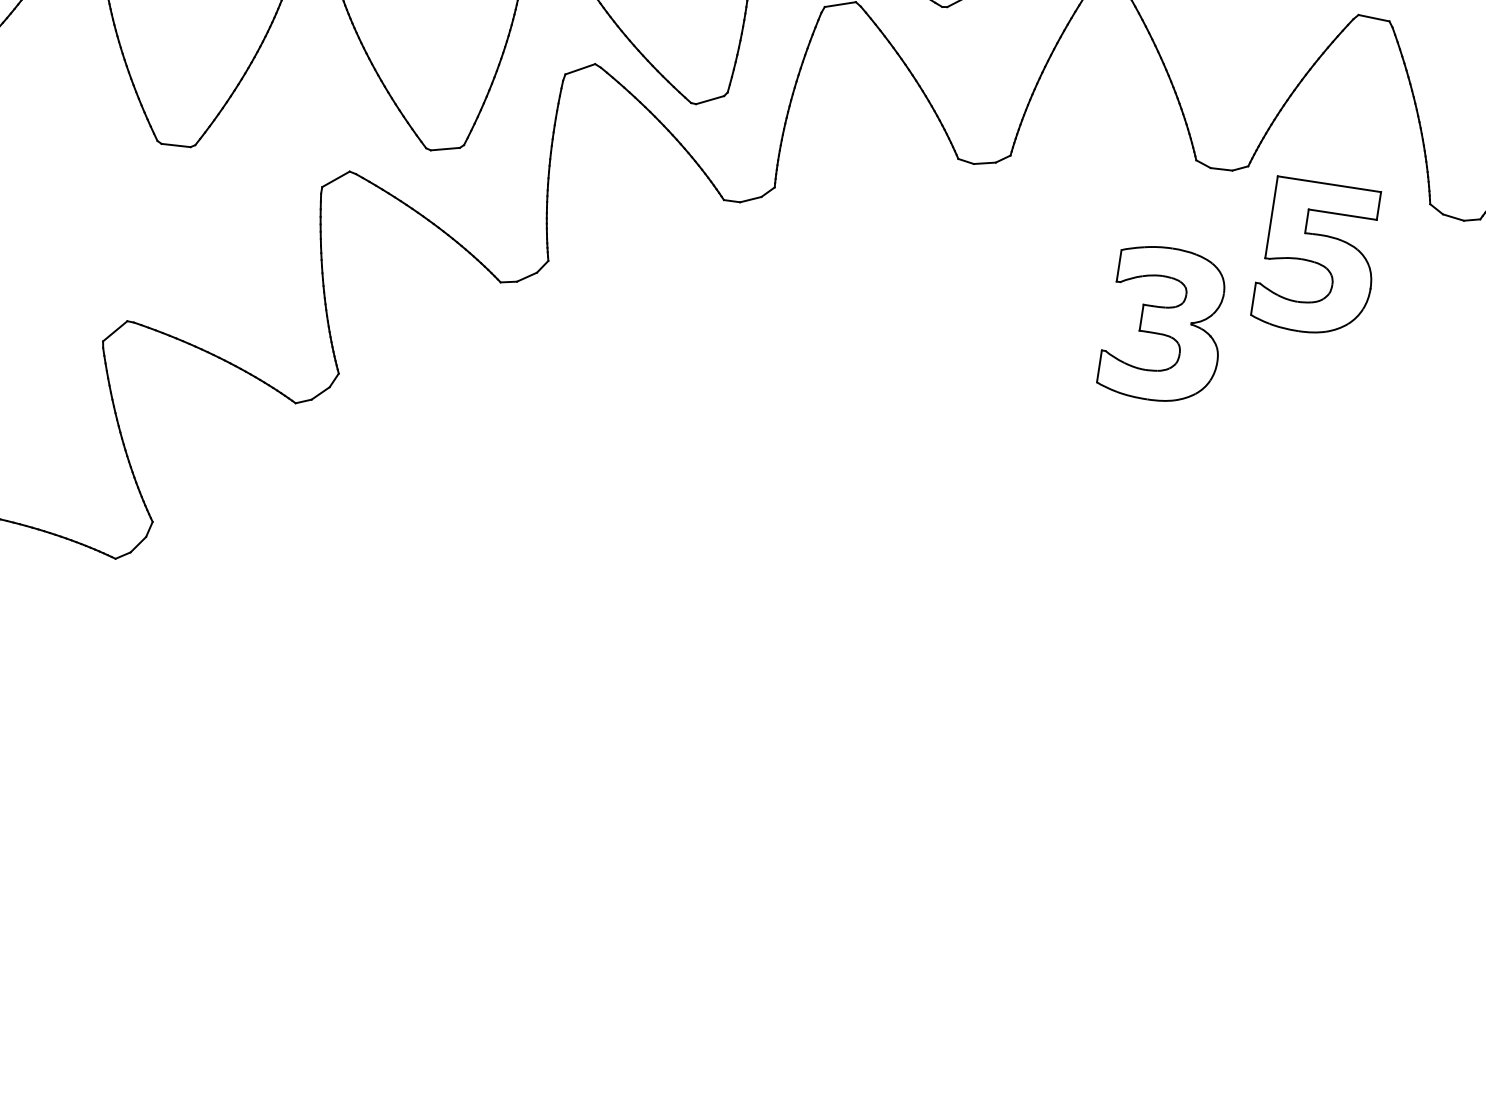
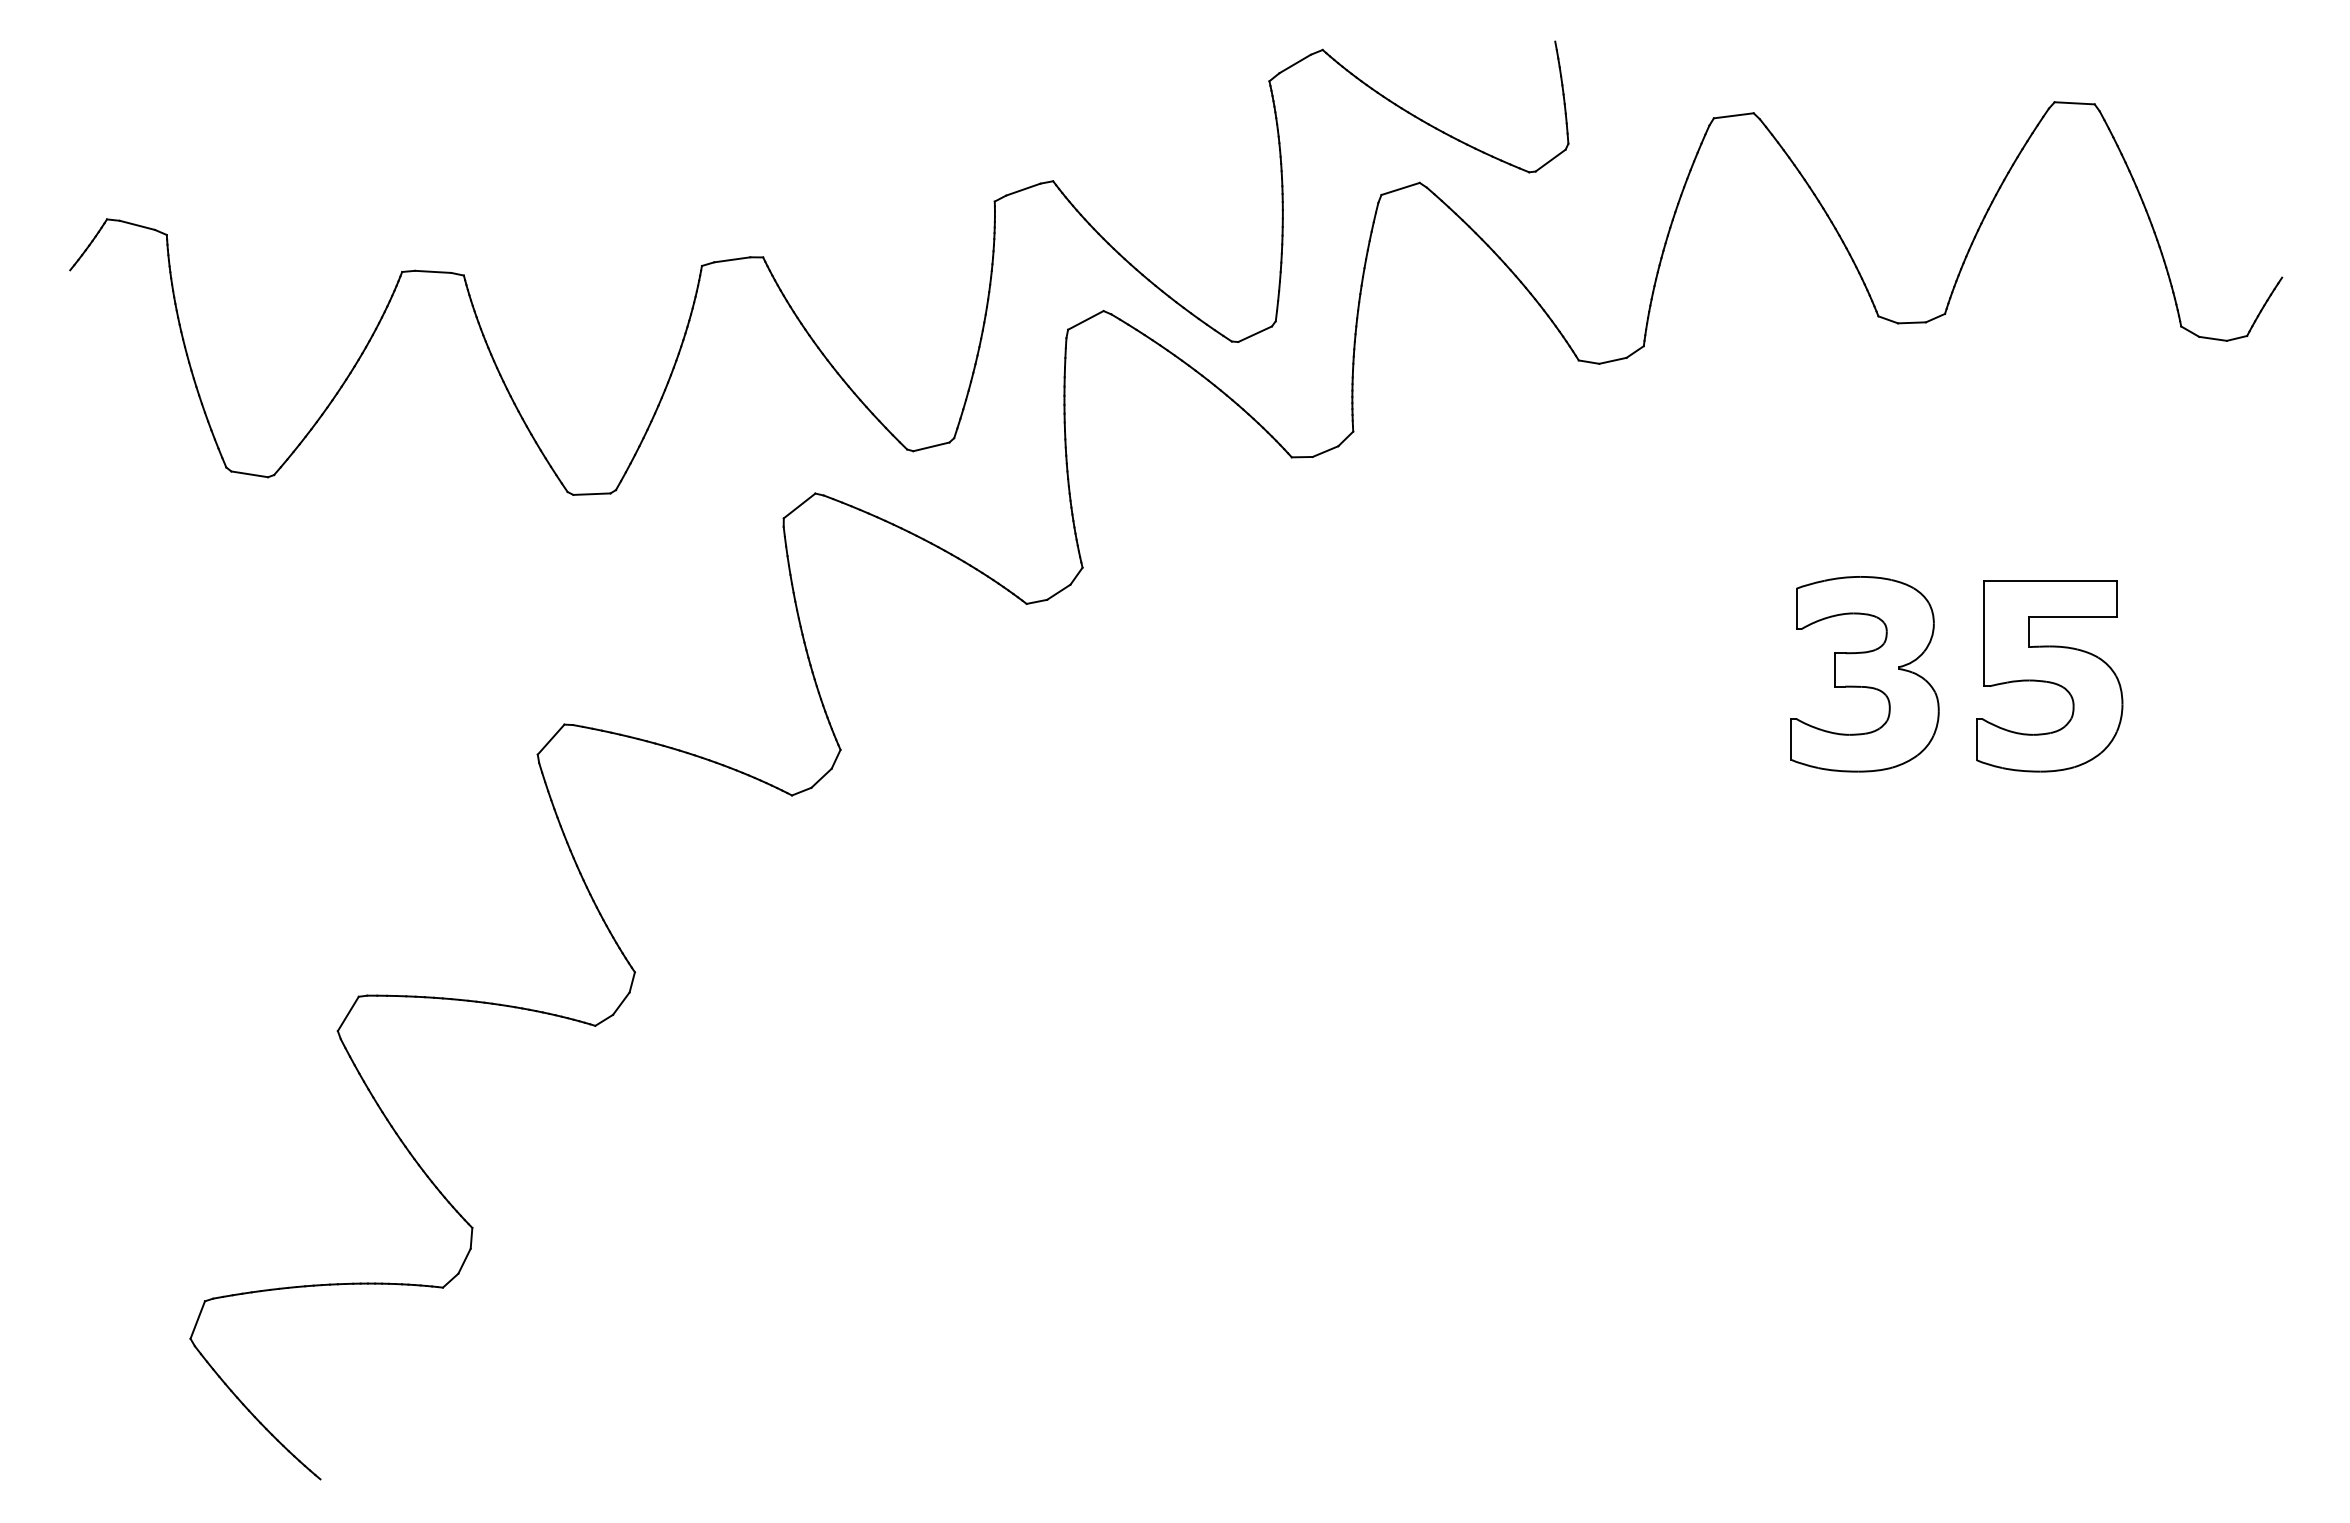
part: (1317, 258) -> (2049, 676), moved
part: (1164, 324) -> (1864, 674), moved

